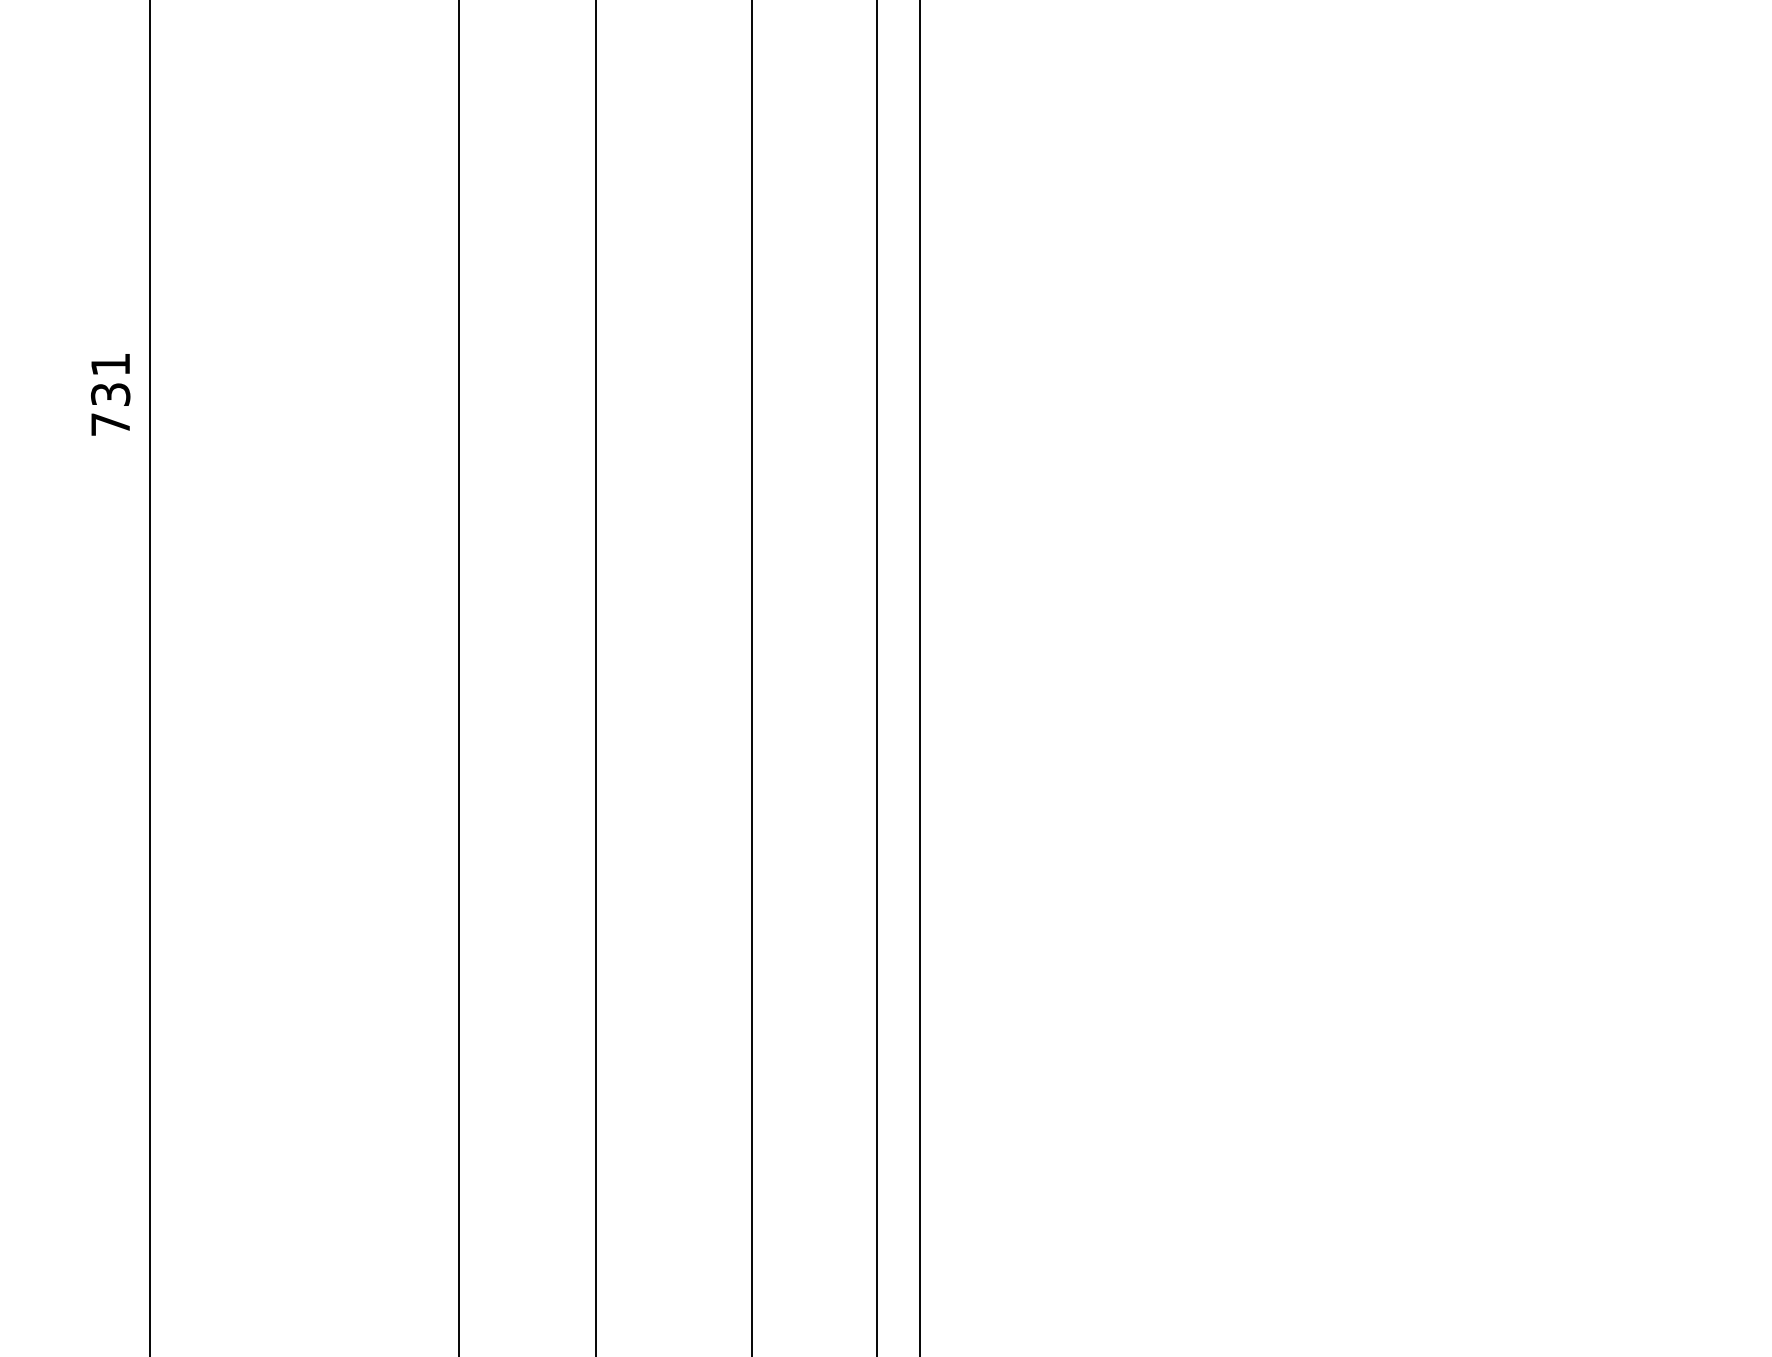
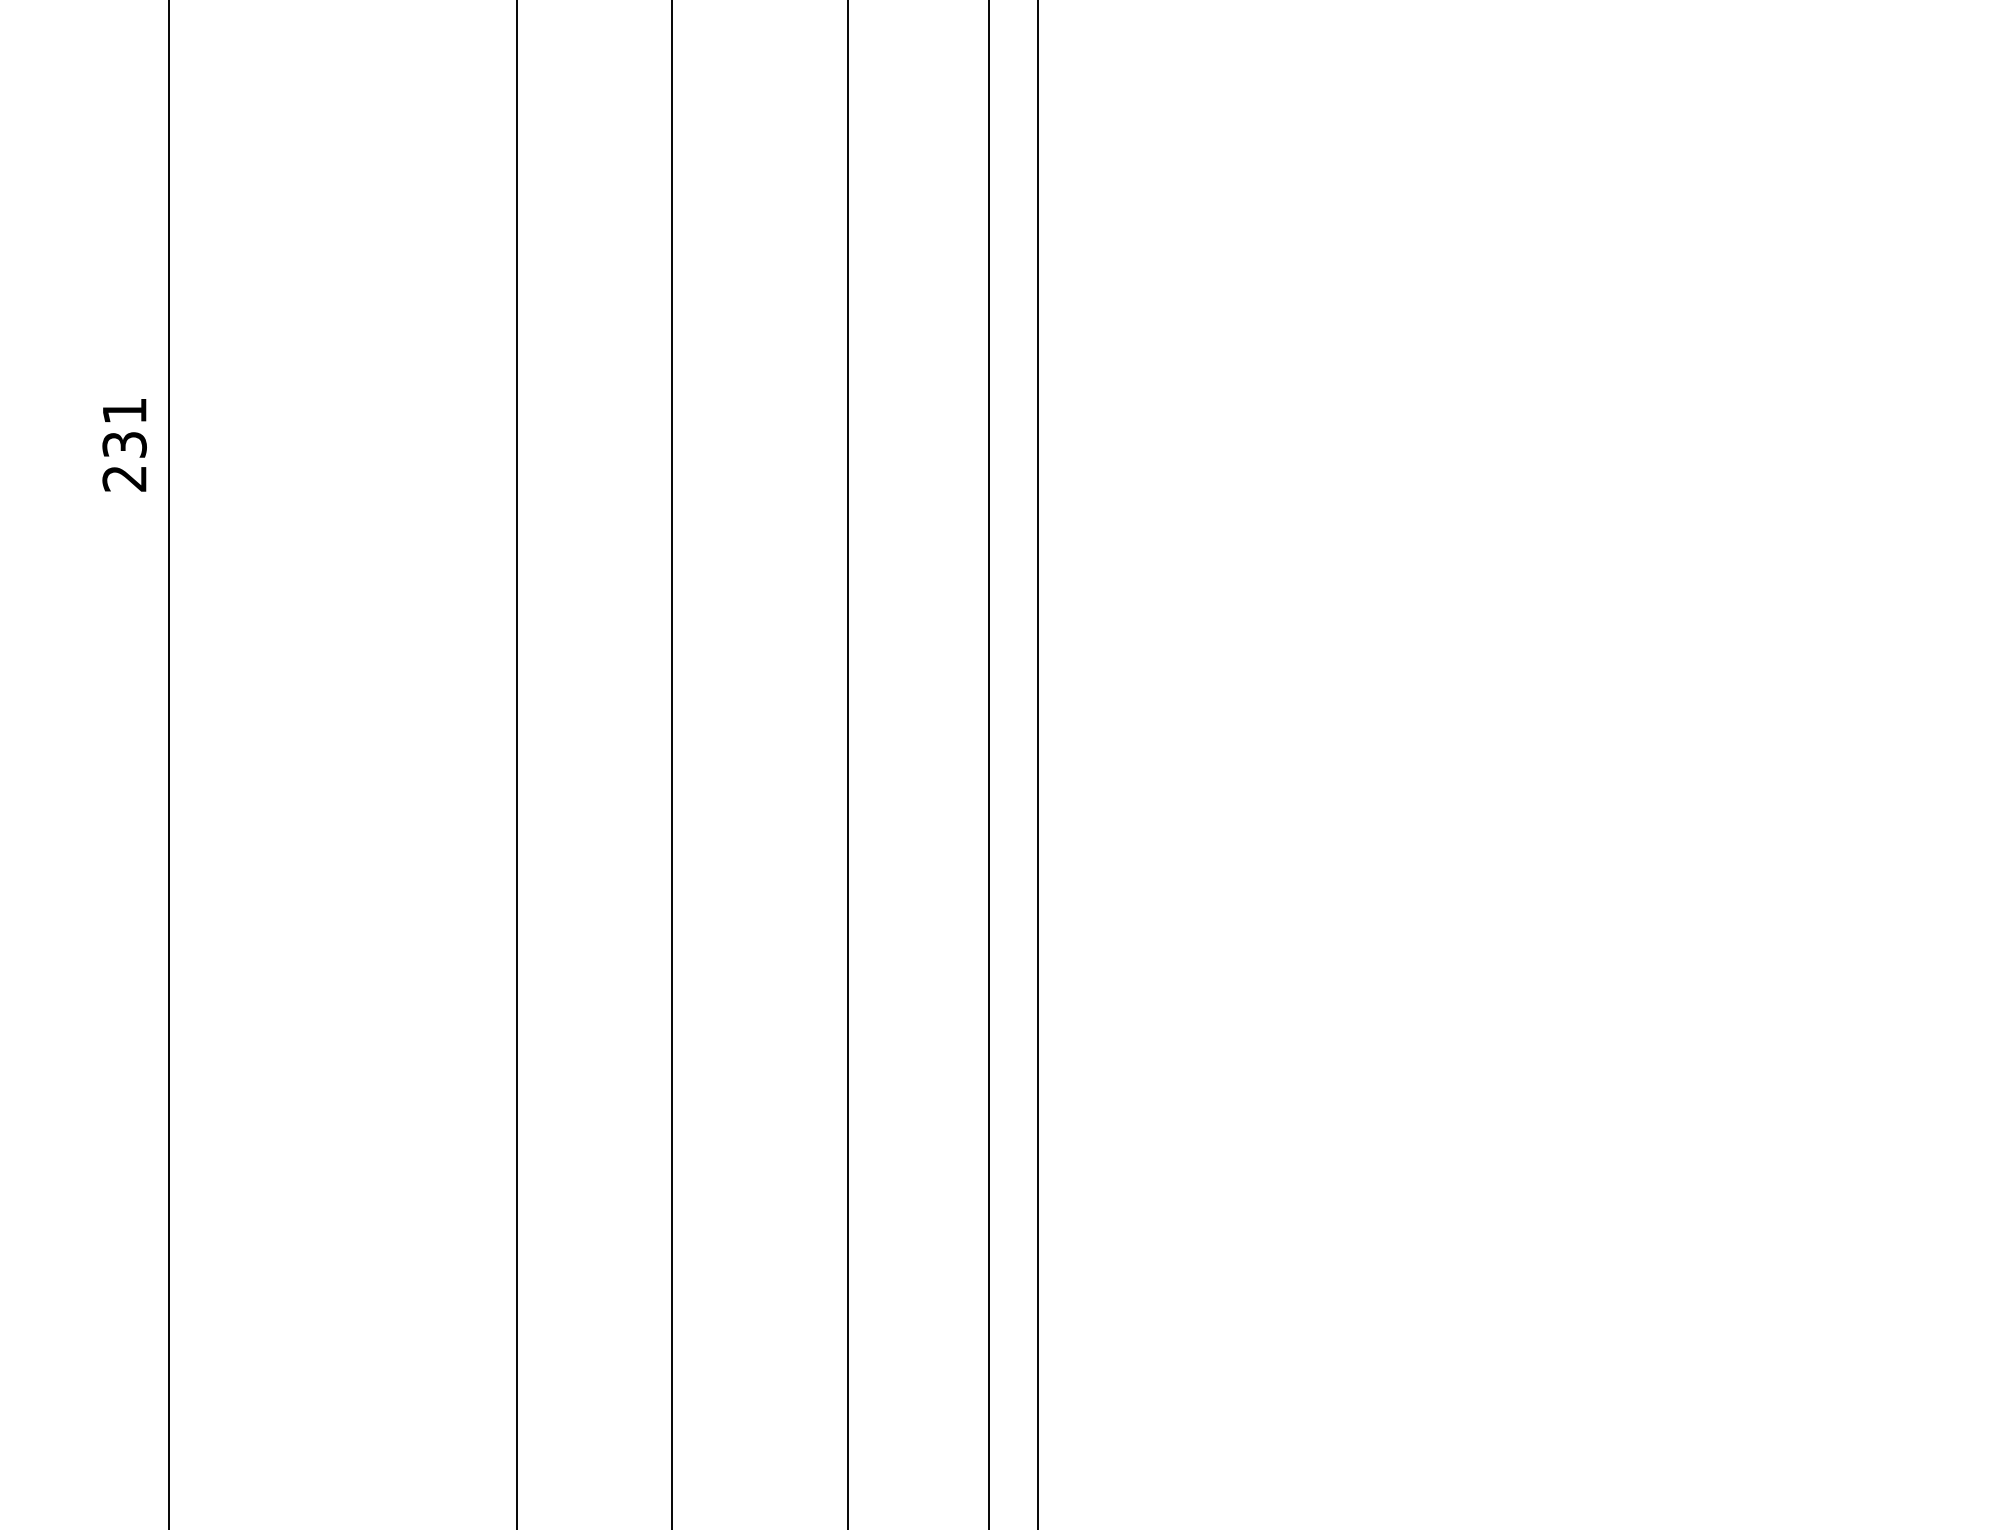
text: (110, 424) -> (124, 478), 731 -> 231

